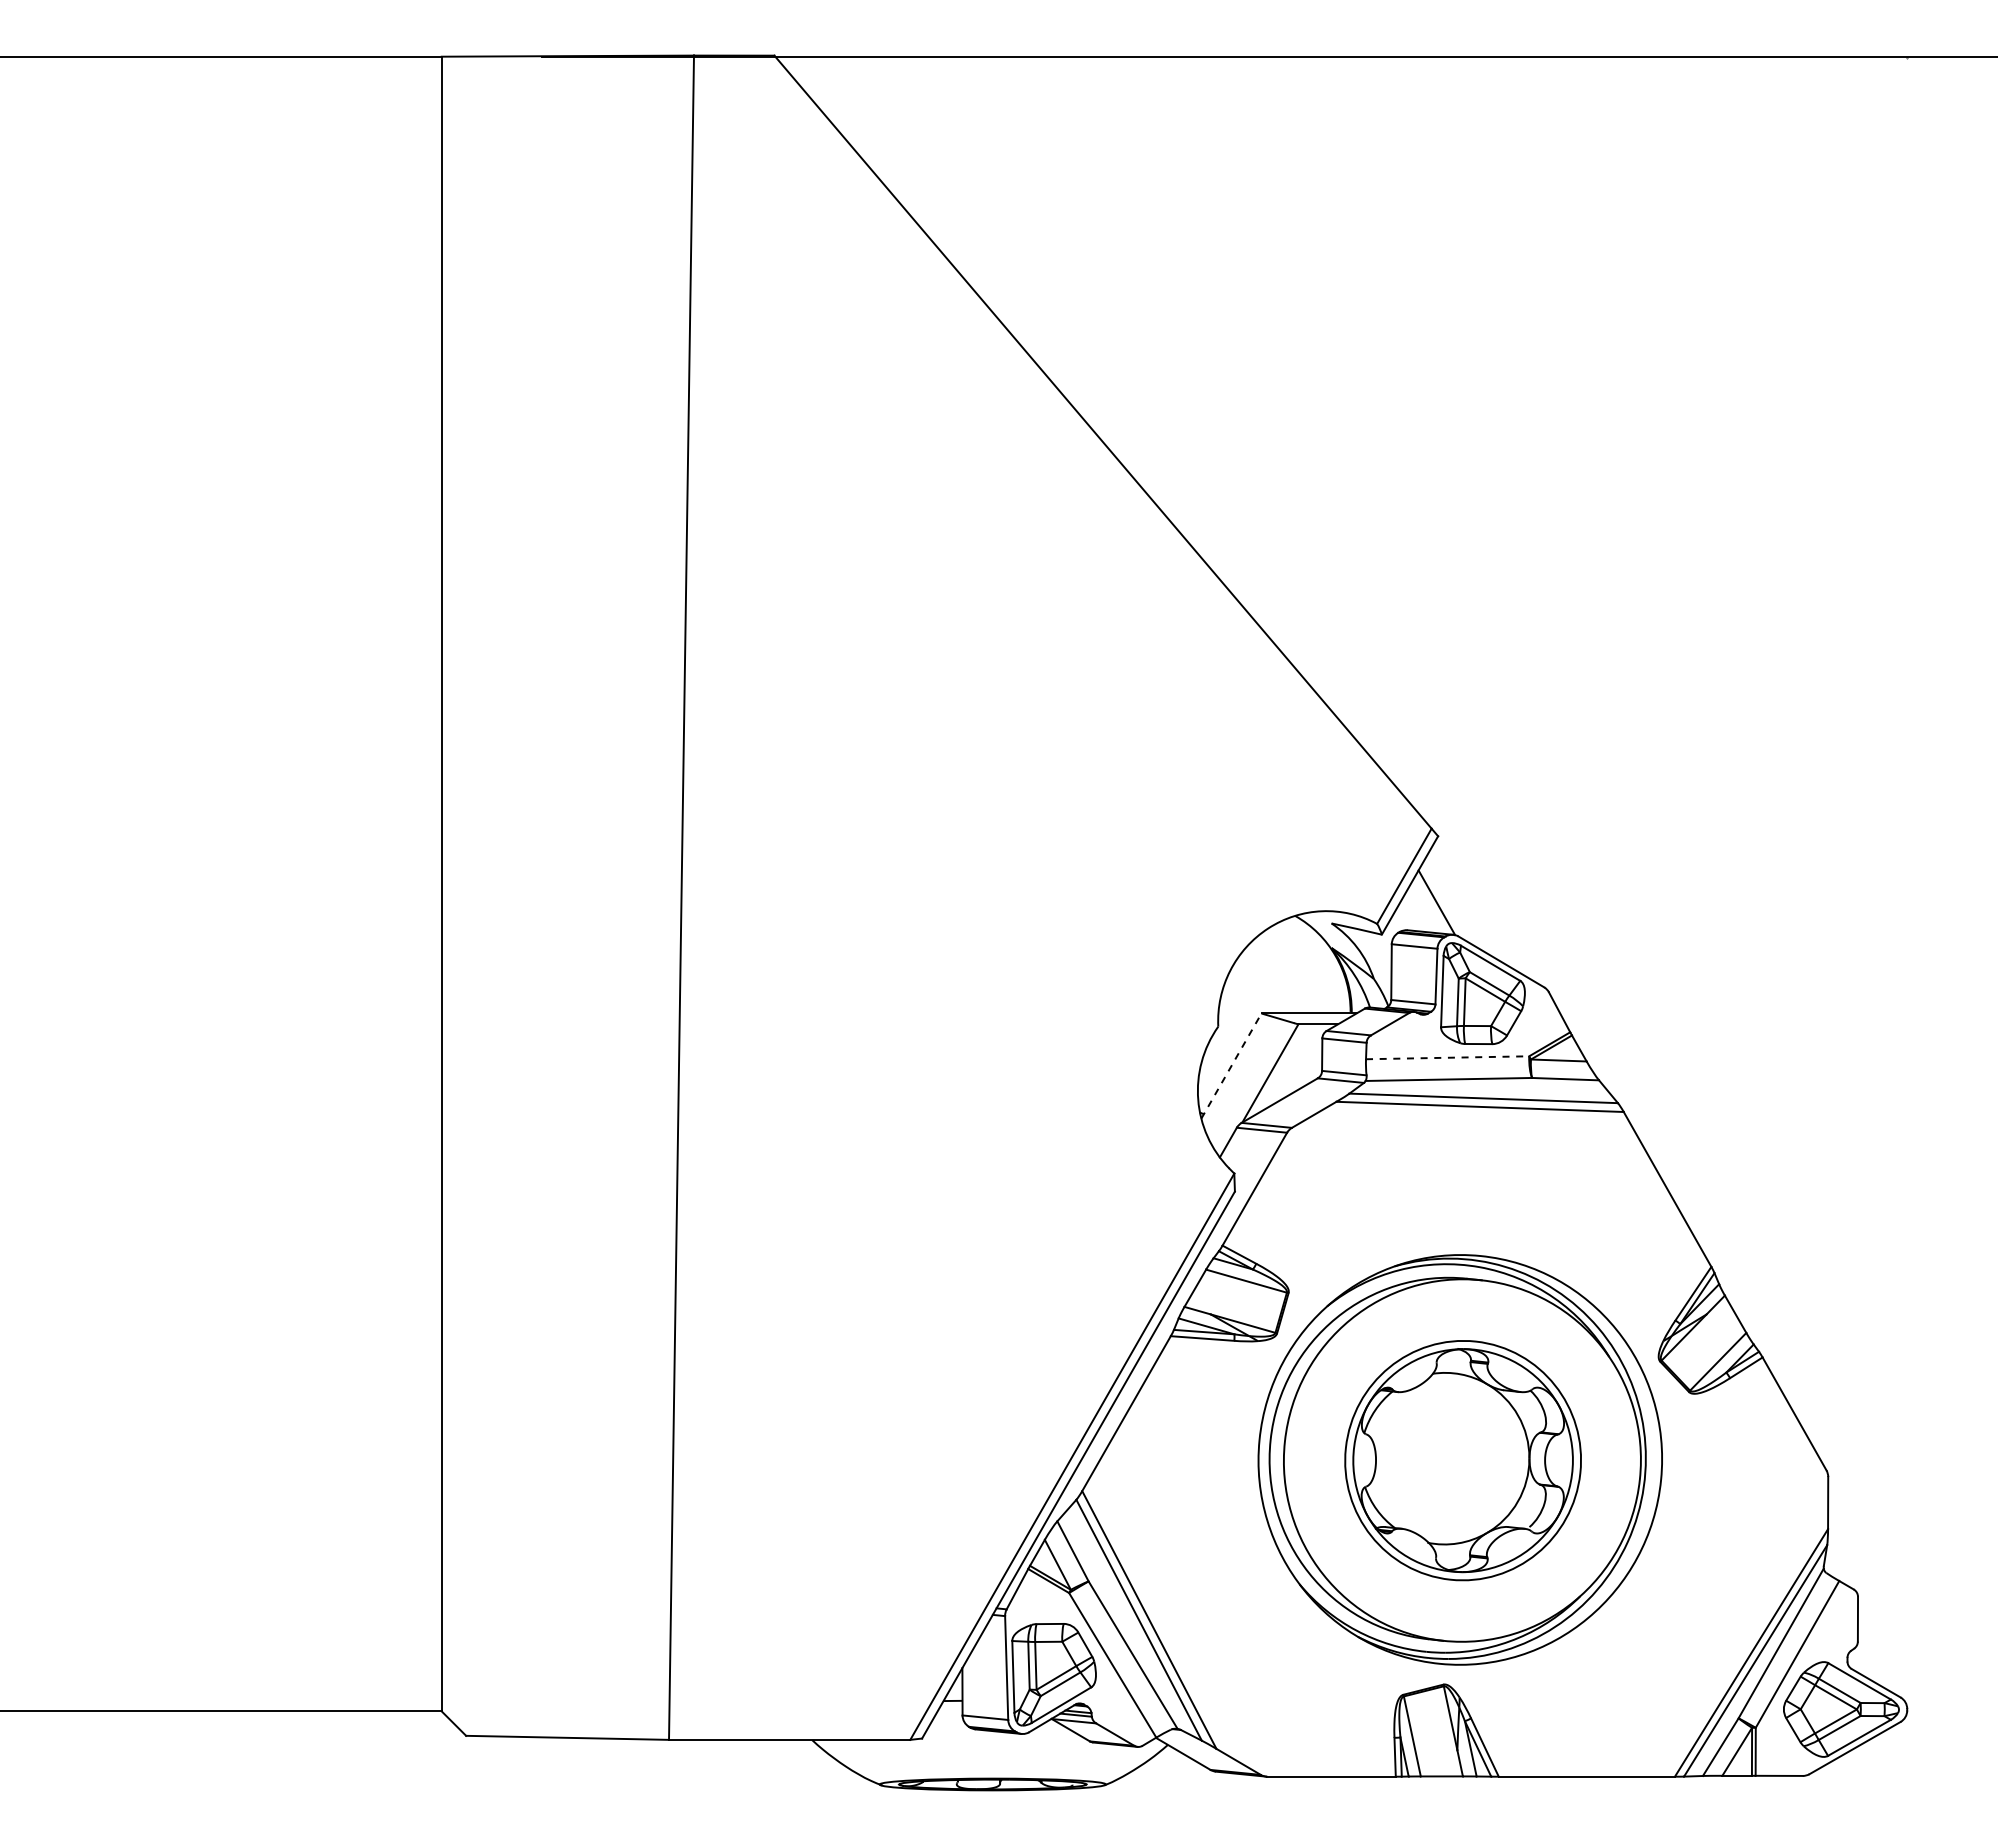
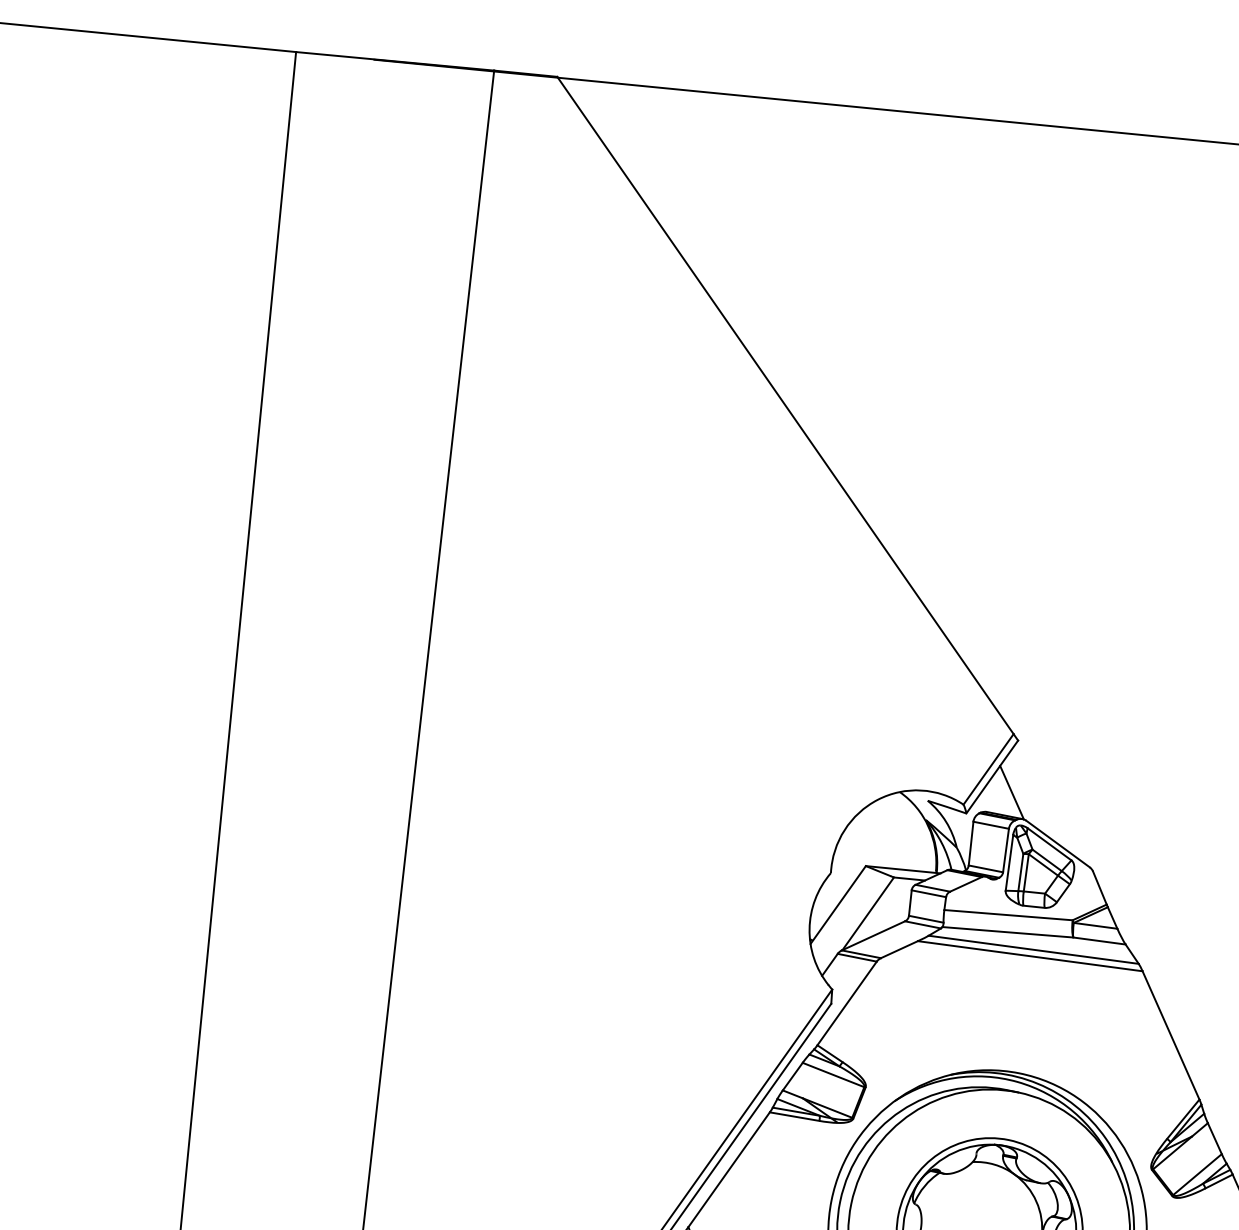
line: (1447, 1057) -> (1008, 914), dashed -> solid
line: (1231, 1066) -> (838, 905), dashed -> solid

